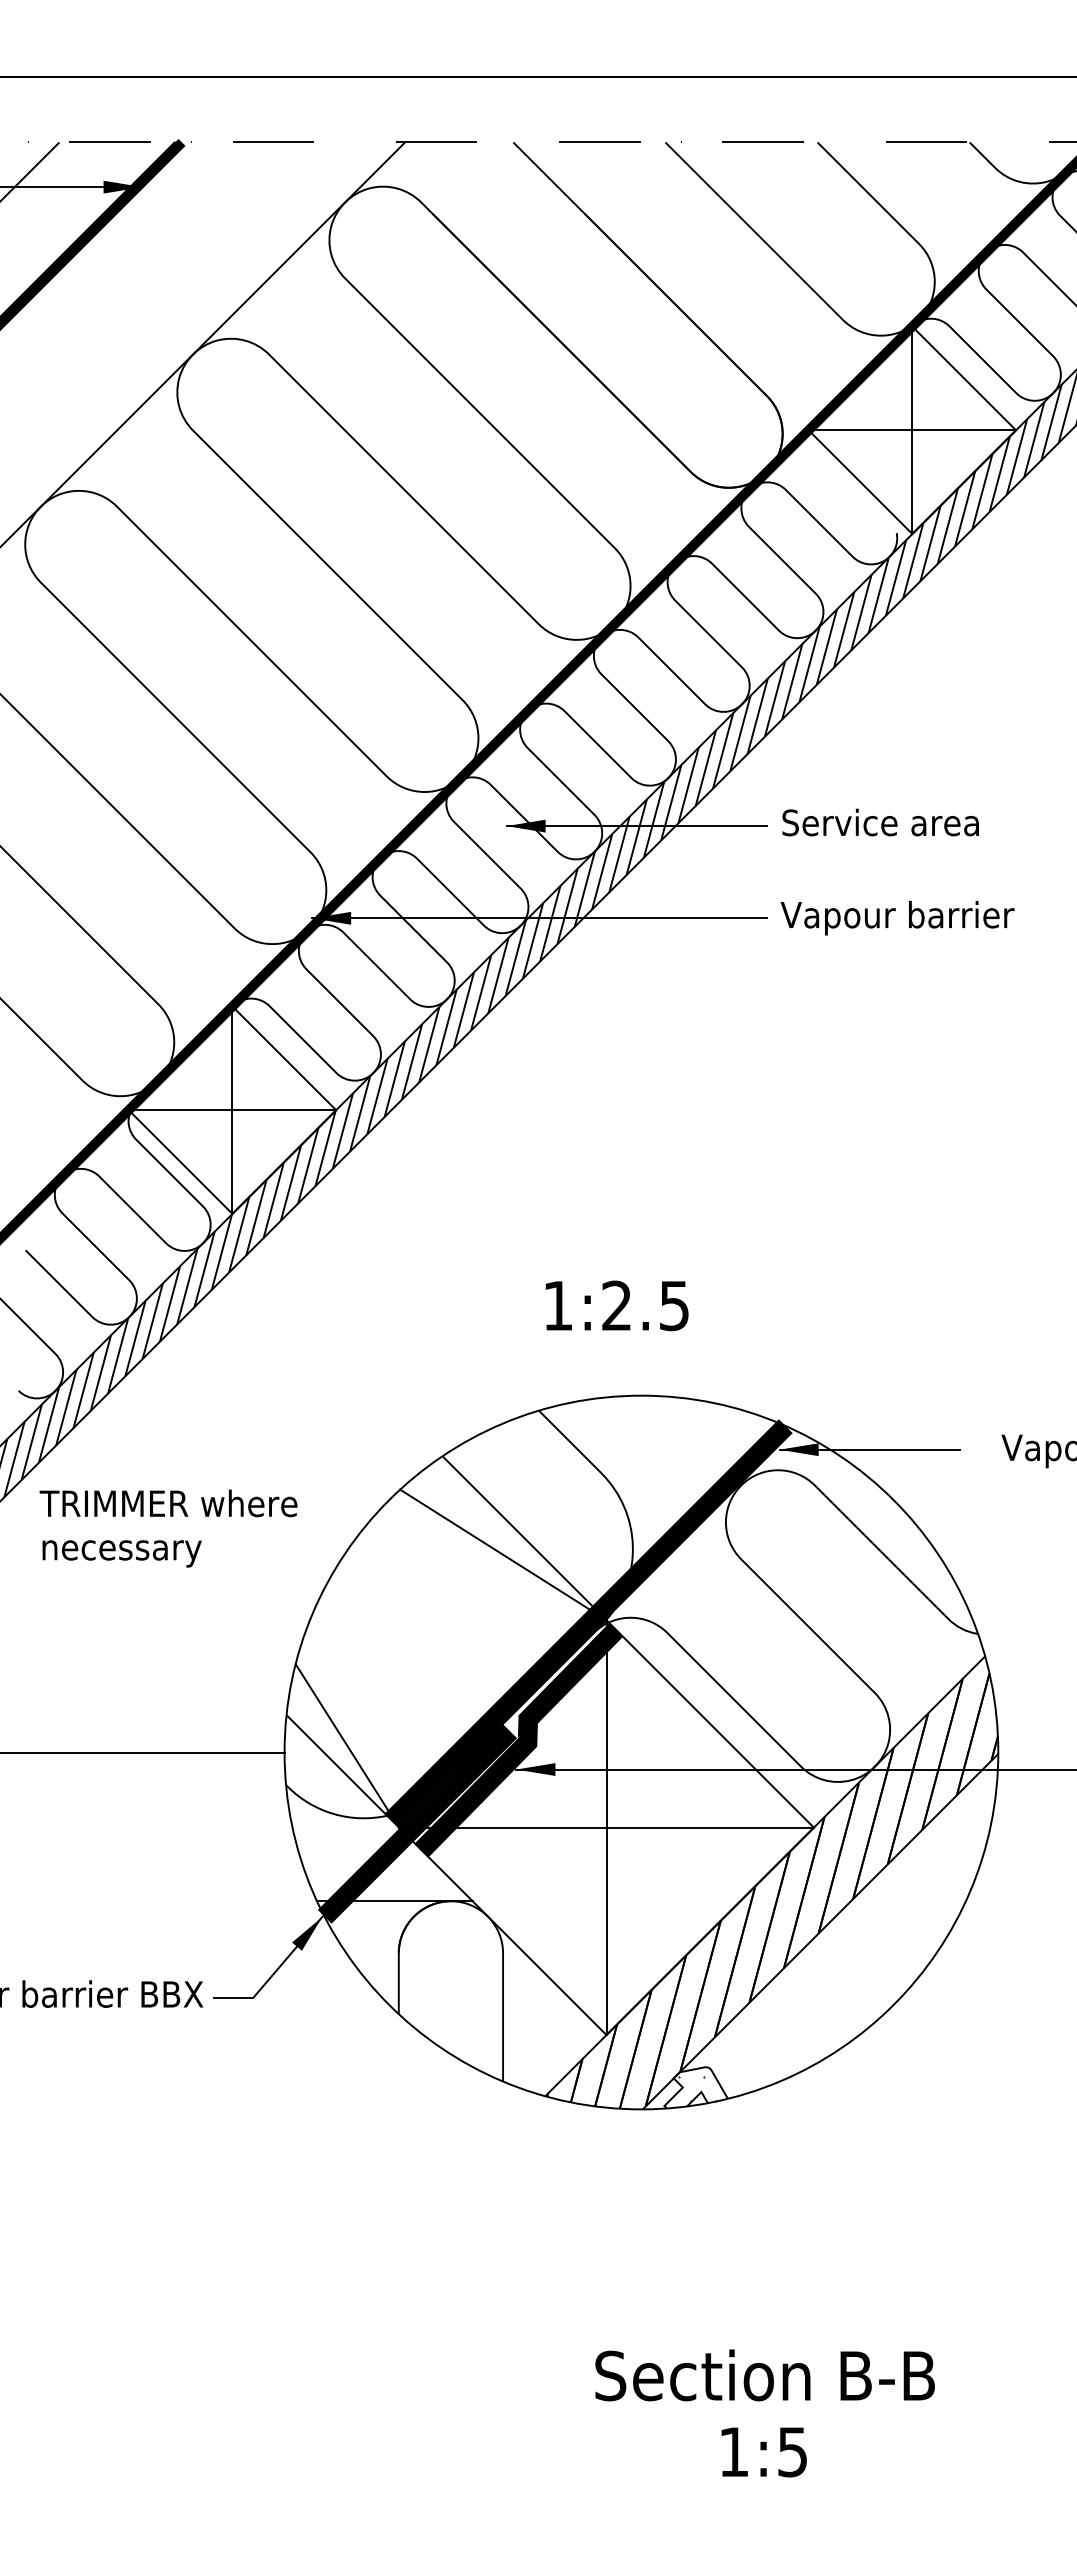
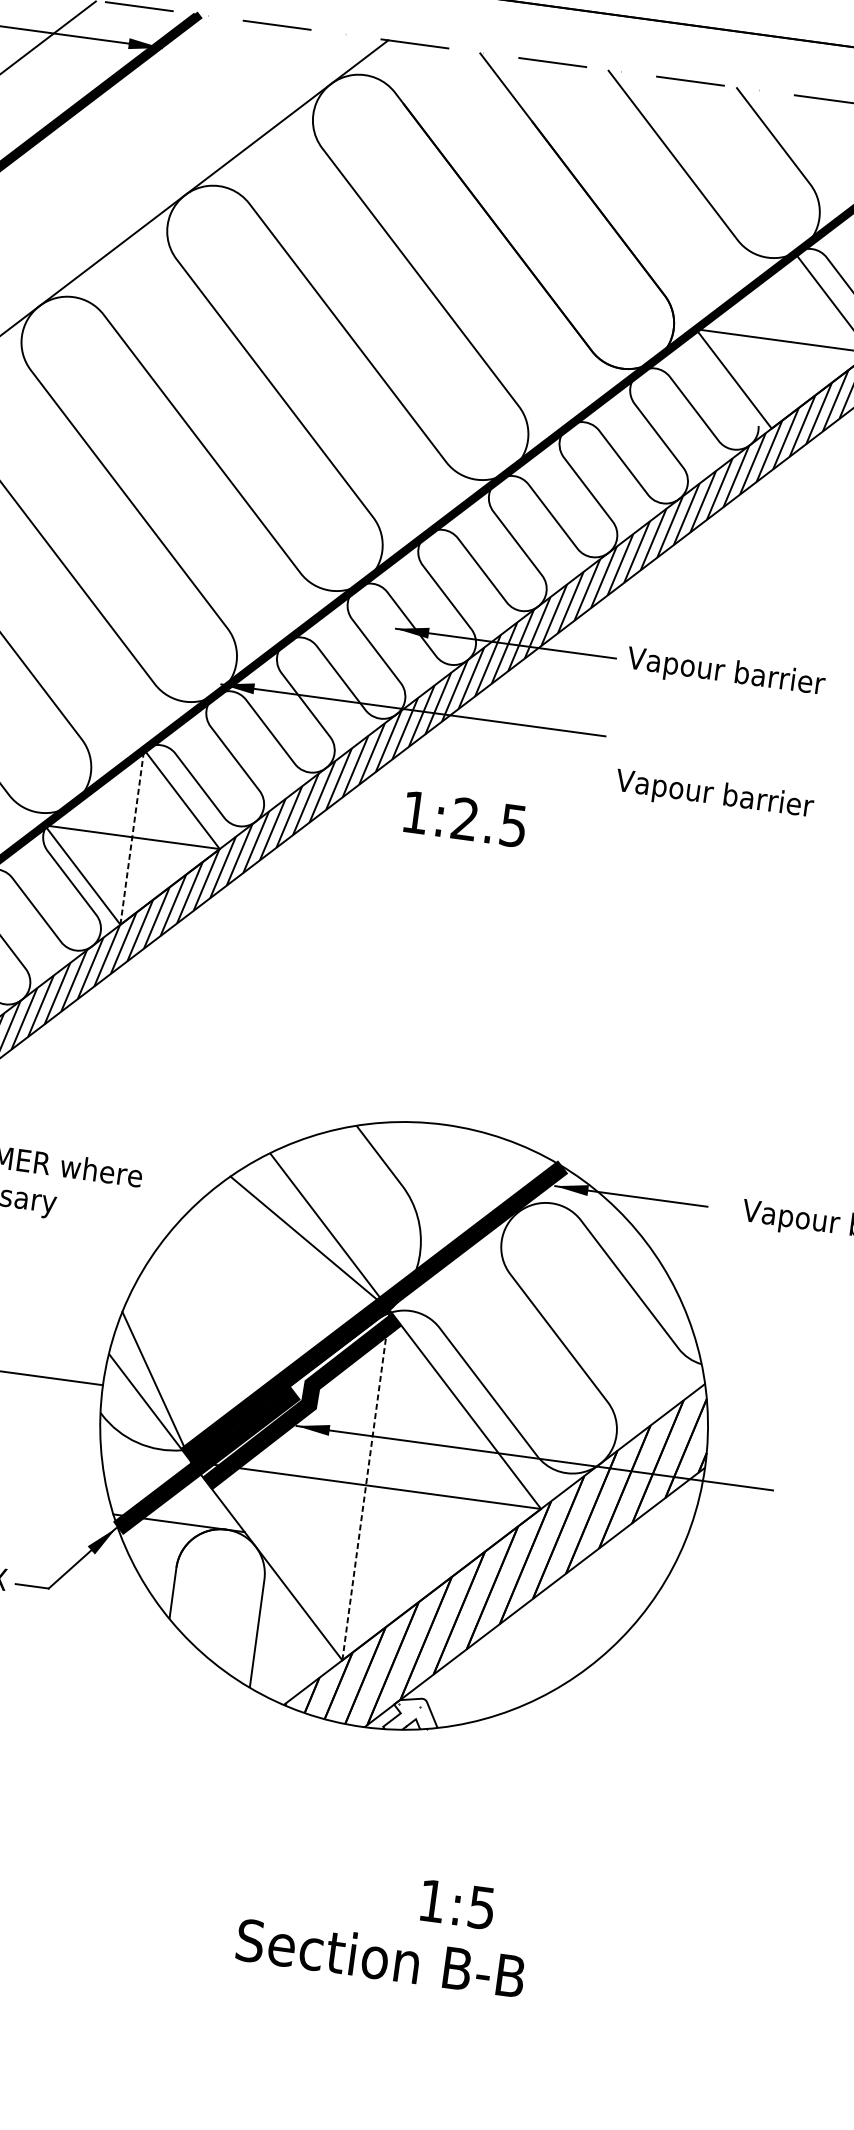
line: (912, 430) -> (783, 341), removed
text: (897, 825) -> (725, 672), Service area -> Vapour barrier
text: (897, 918) -> (714, 795), moved
line: (232, 1110) -> (132, 837), solid -> dashed
text: (616, 1305) -> (464, 818), moved
line: (606, 1827) -> (366, 1485), solid -> dashed
text: (764, 2375) -> (380, 1957), moved
text: (763, 2452) -> (457, 1904), moved

